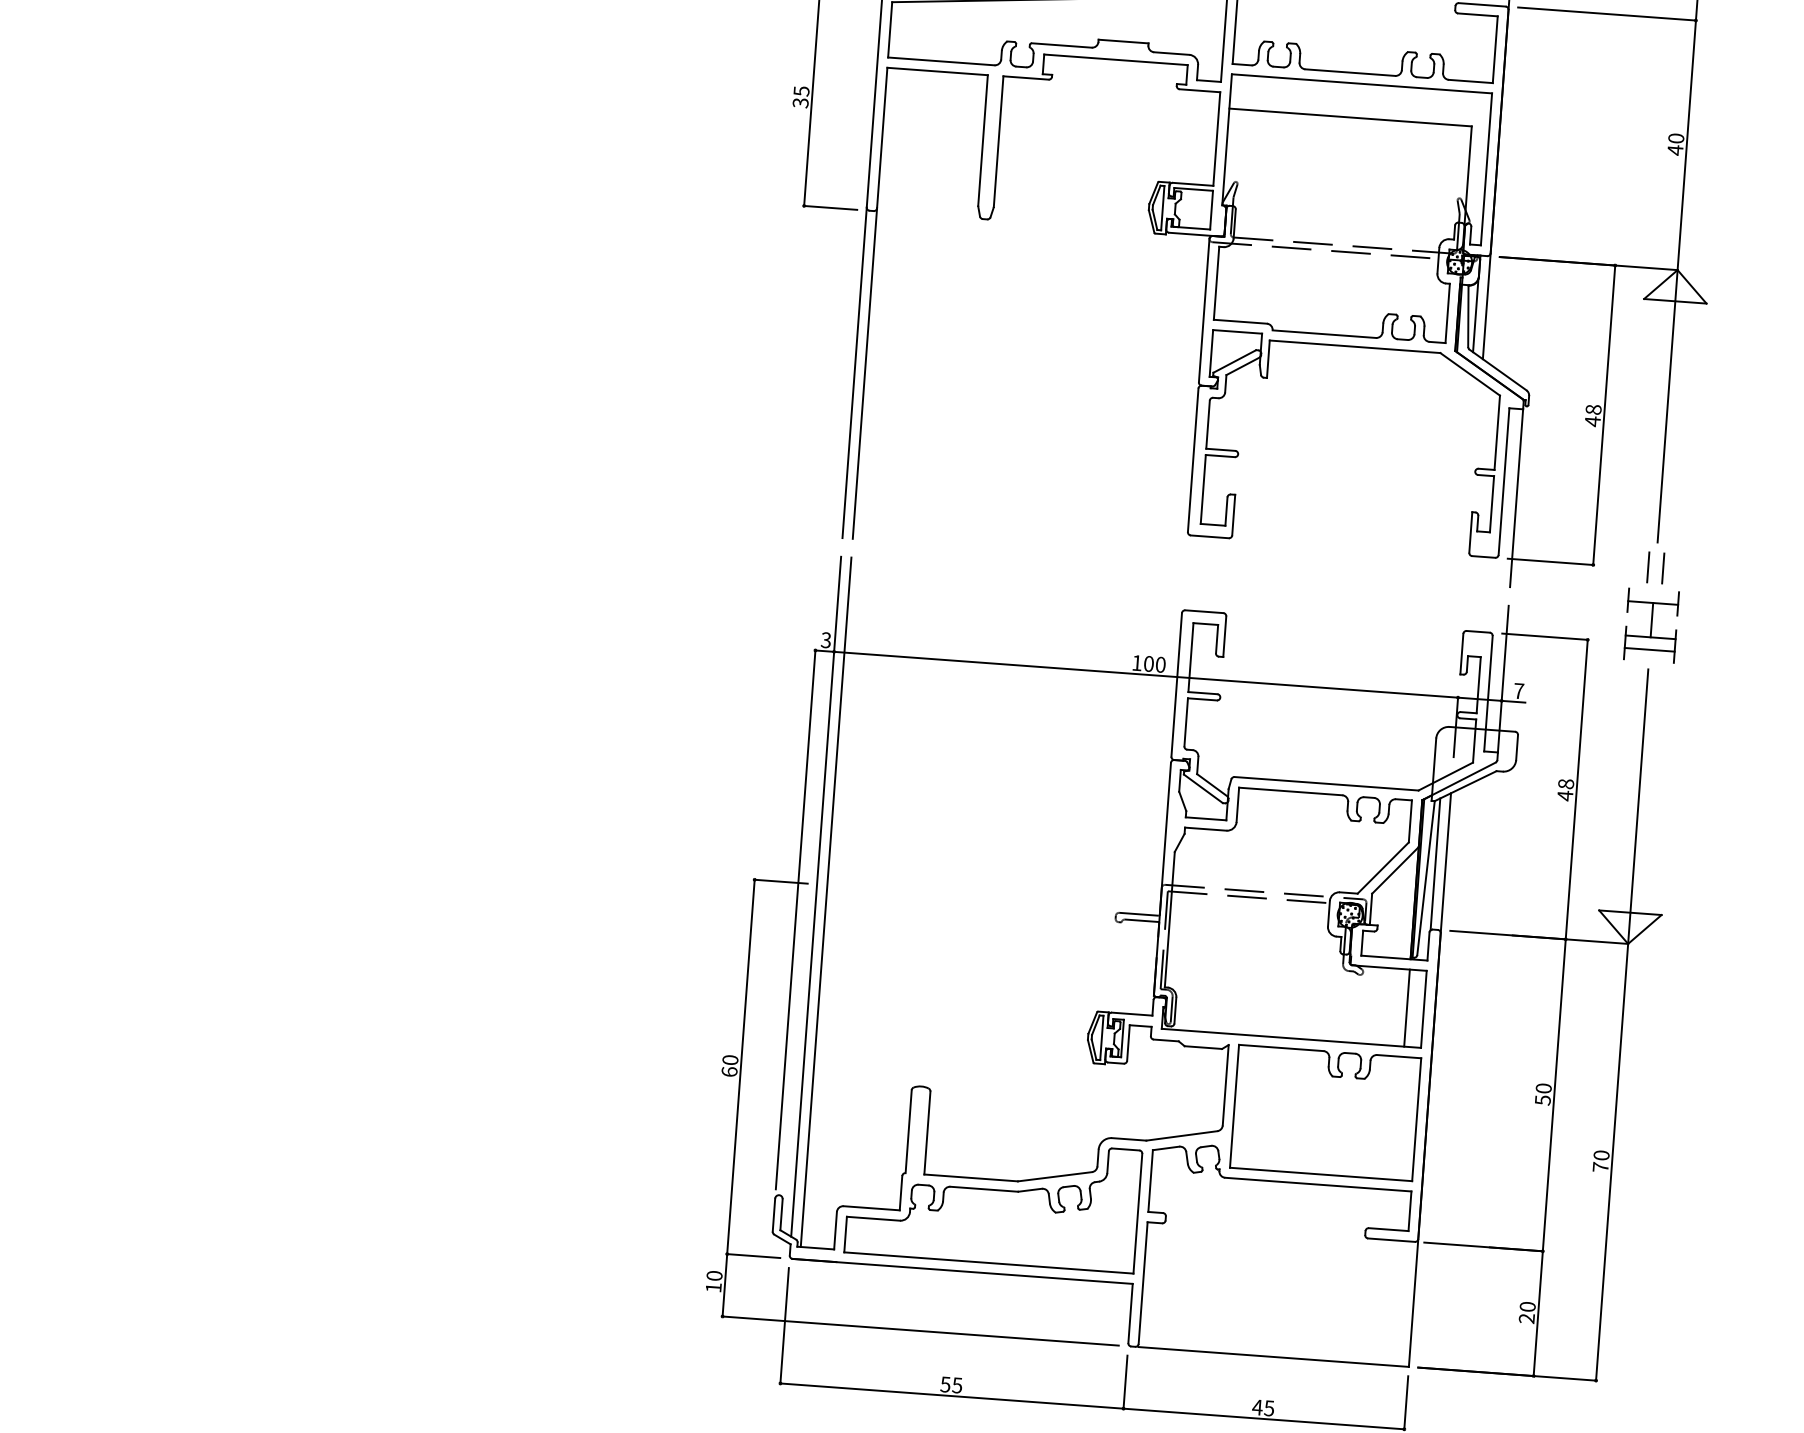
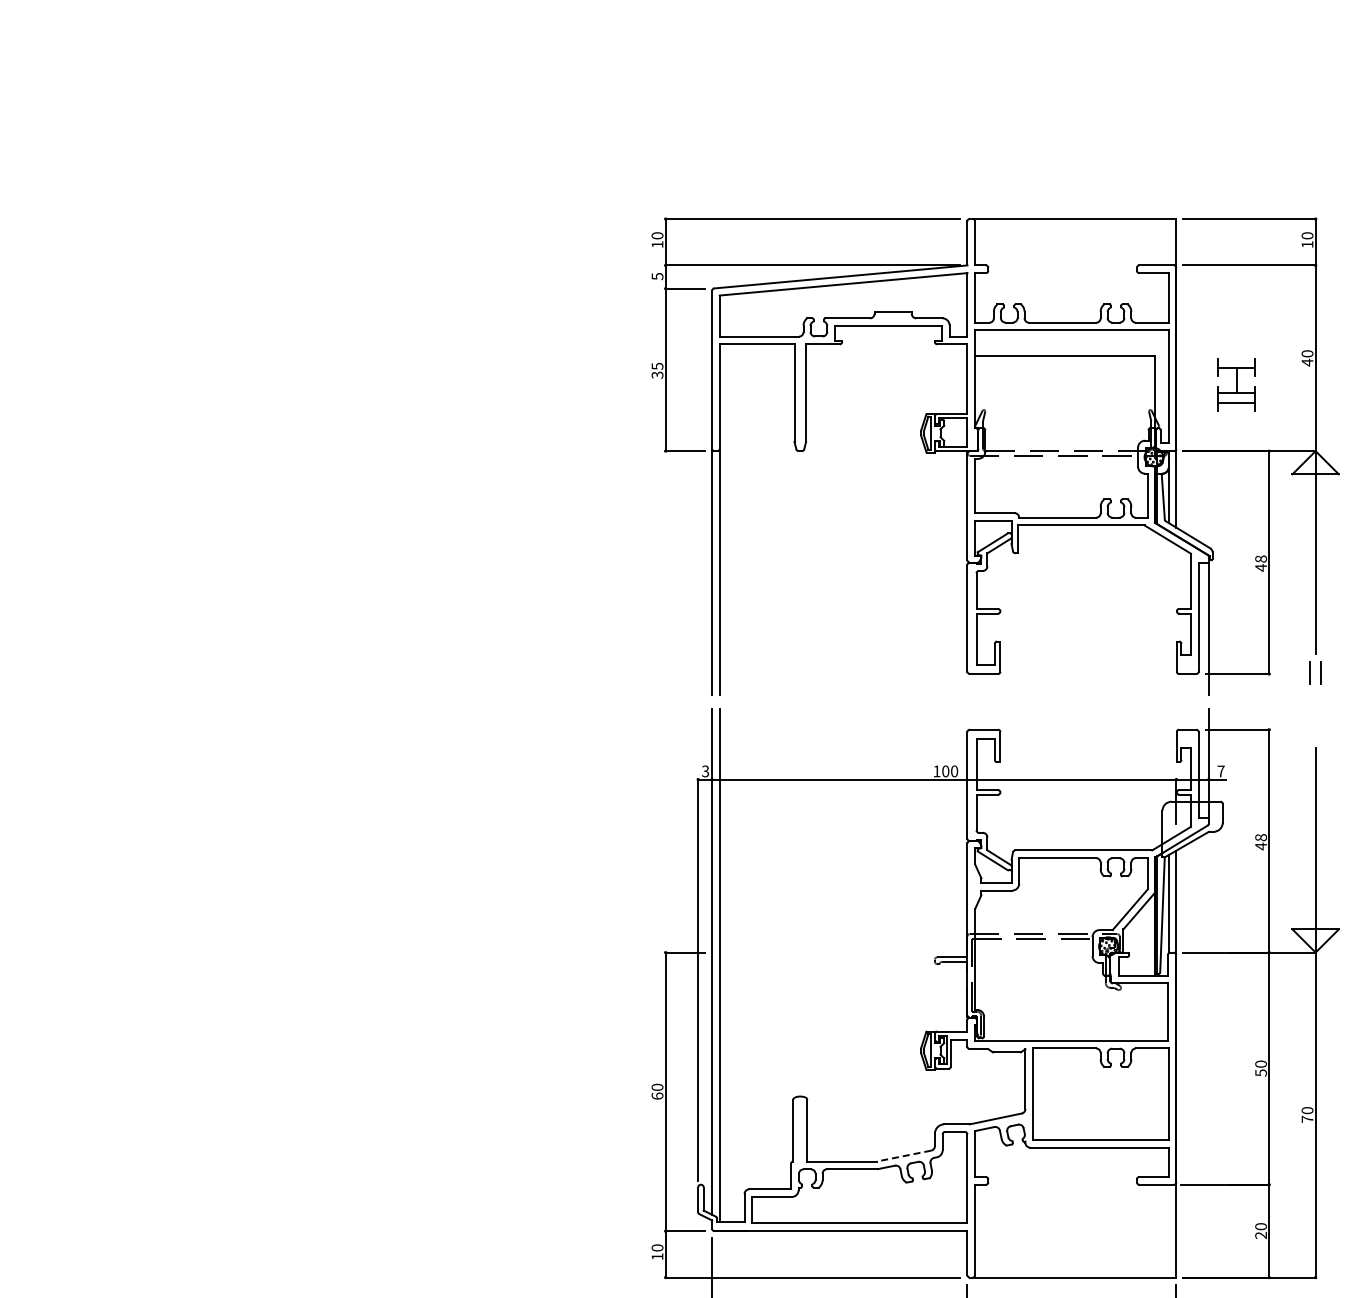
part: (1651, 625) -> (1236, 384), moved
line: (1407, 1007) -> (1155, 1011), removed
line: (1055, 1177) -> (904, 1156), solid -> dashed

